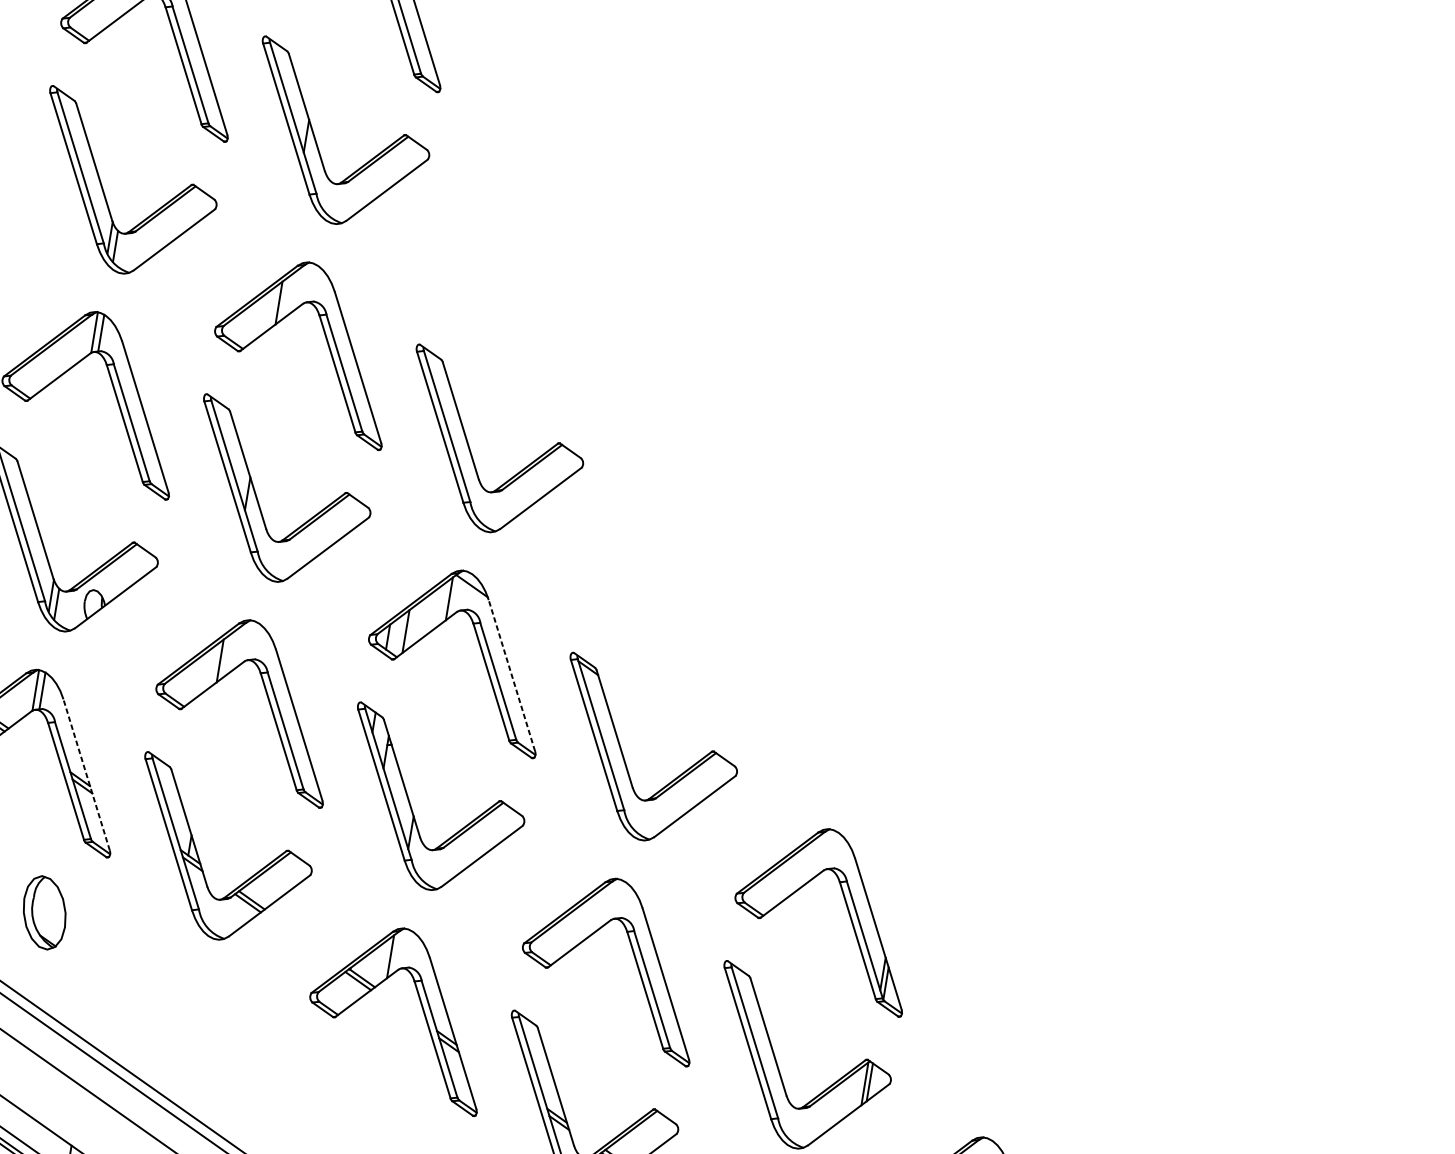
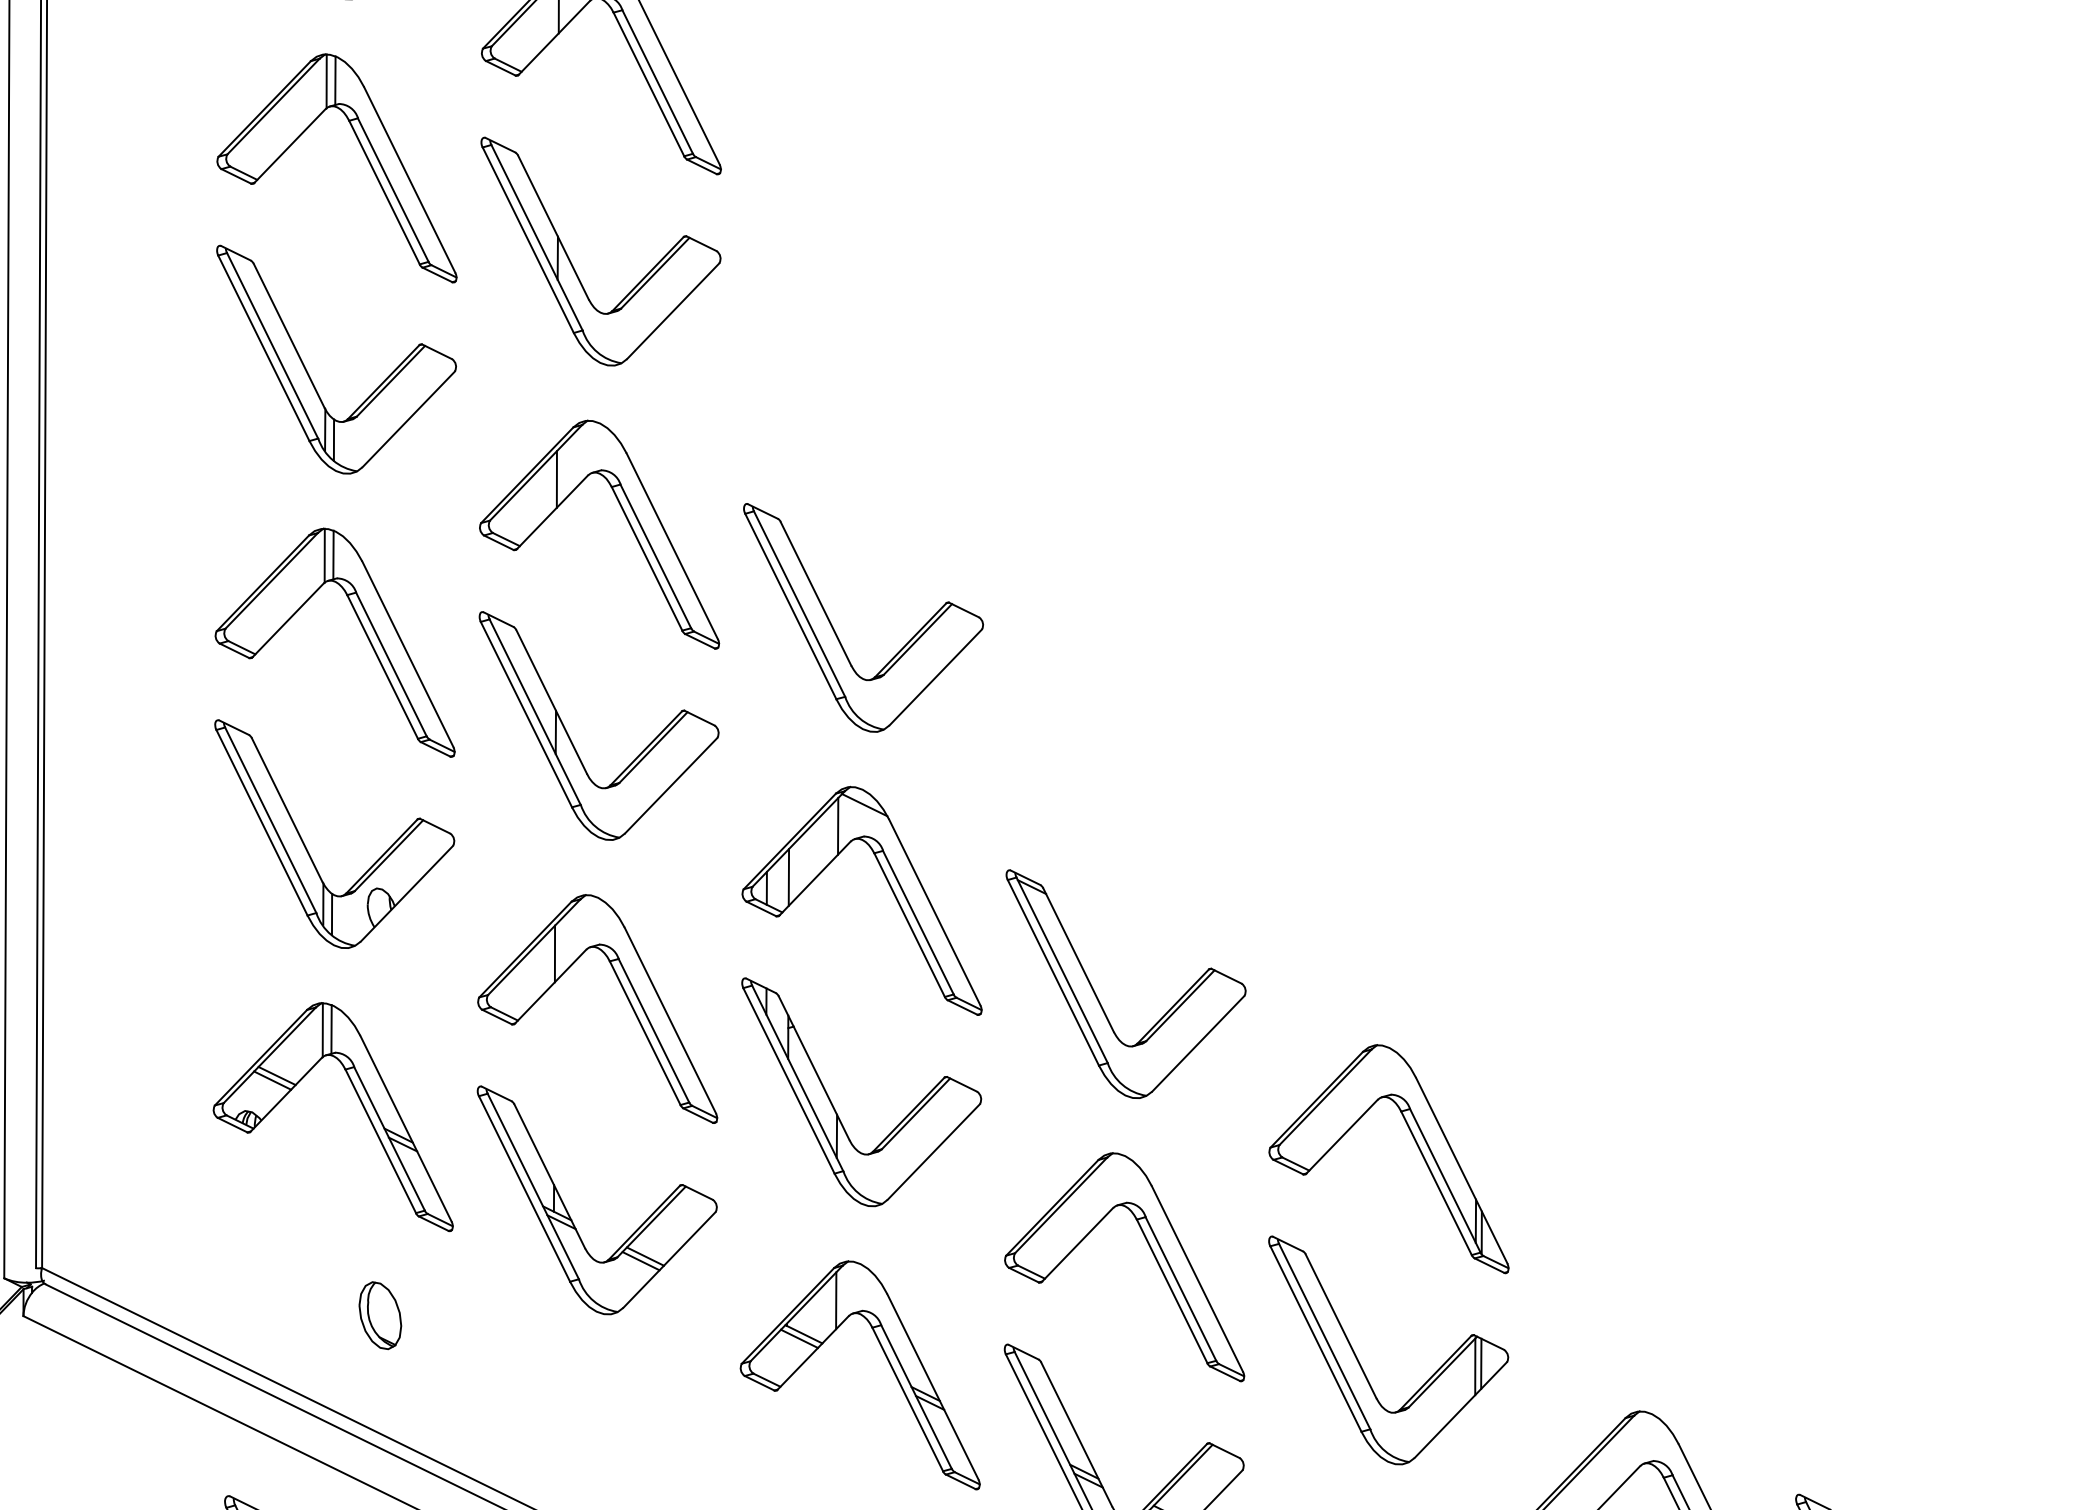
line: (511, 675) -> (934, 912), dashed -> solid
line: (86, 774) -> (405, 1128), dashed -> solid
part: (44, 912) -> (380, 1315), size x0.71

